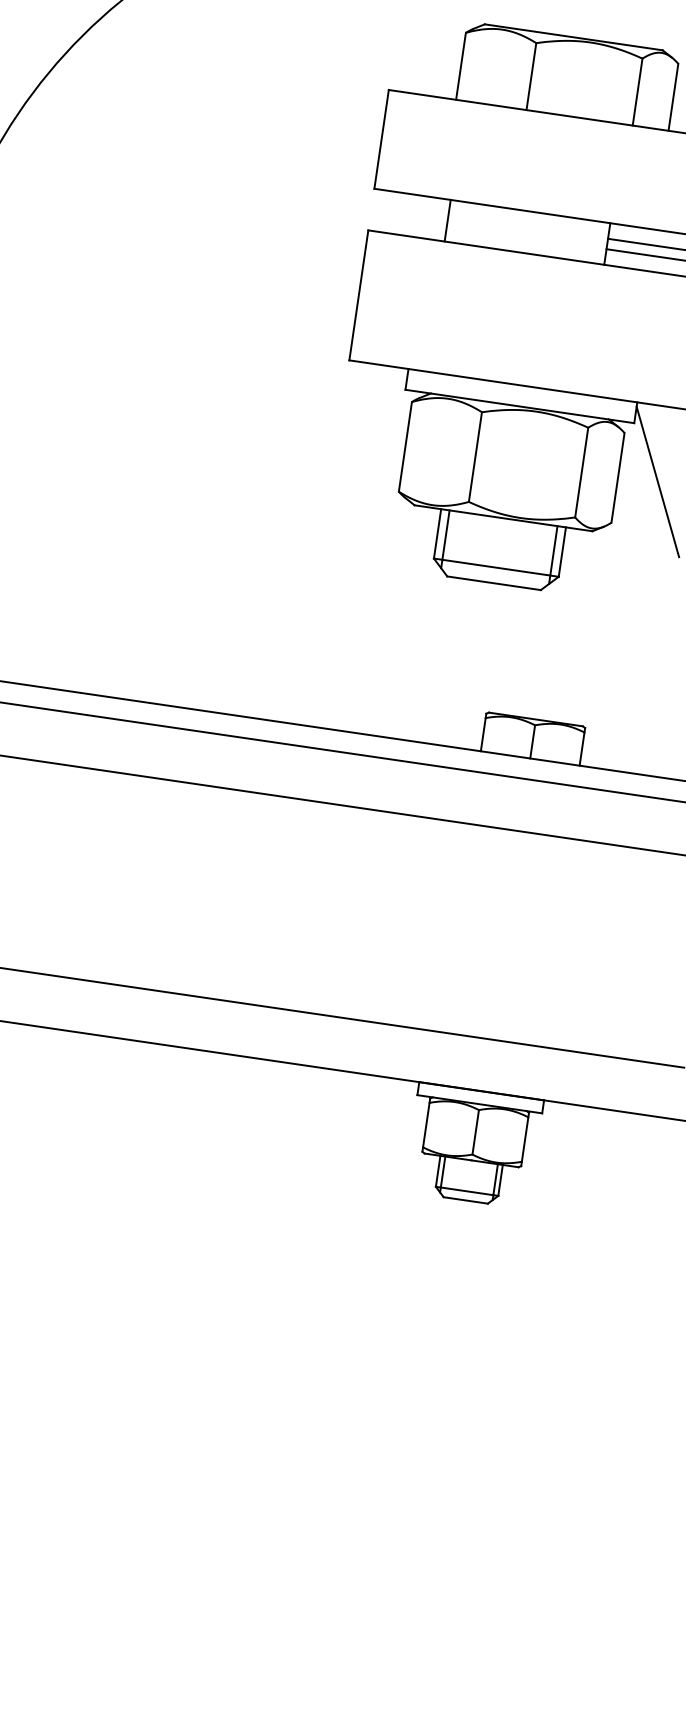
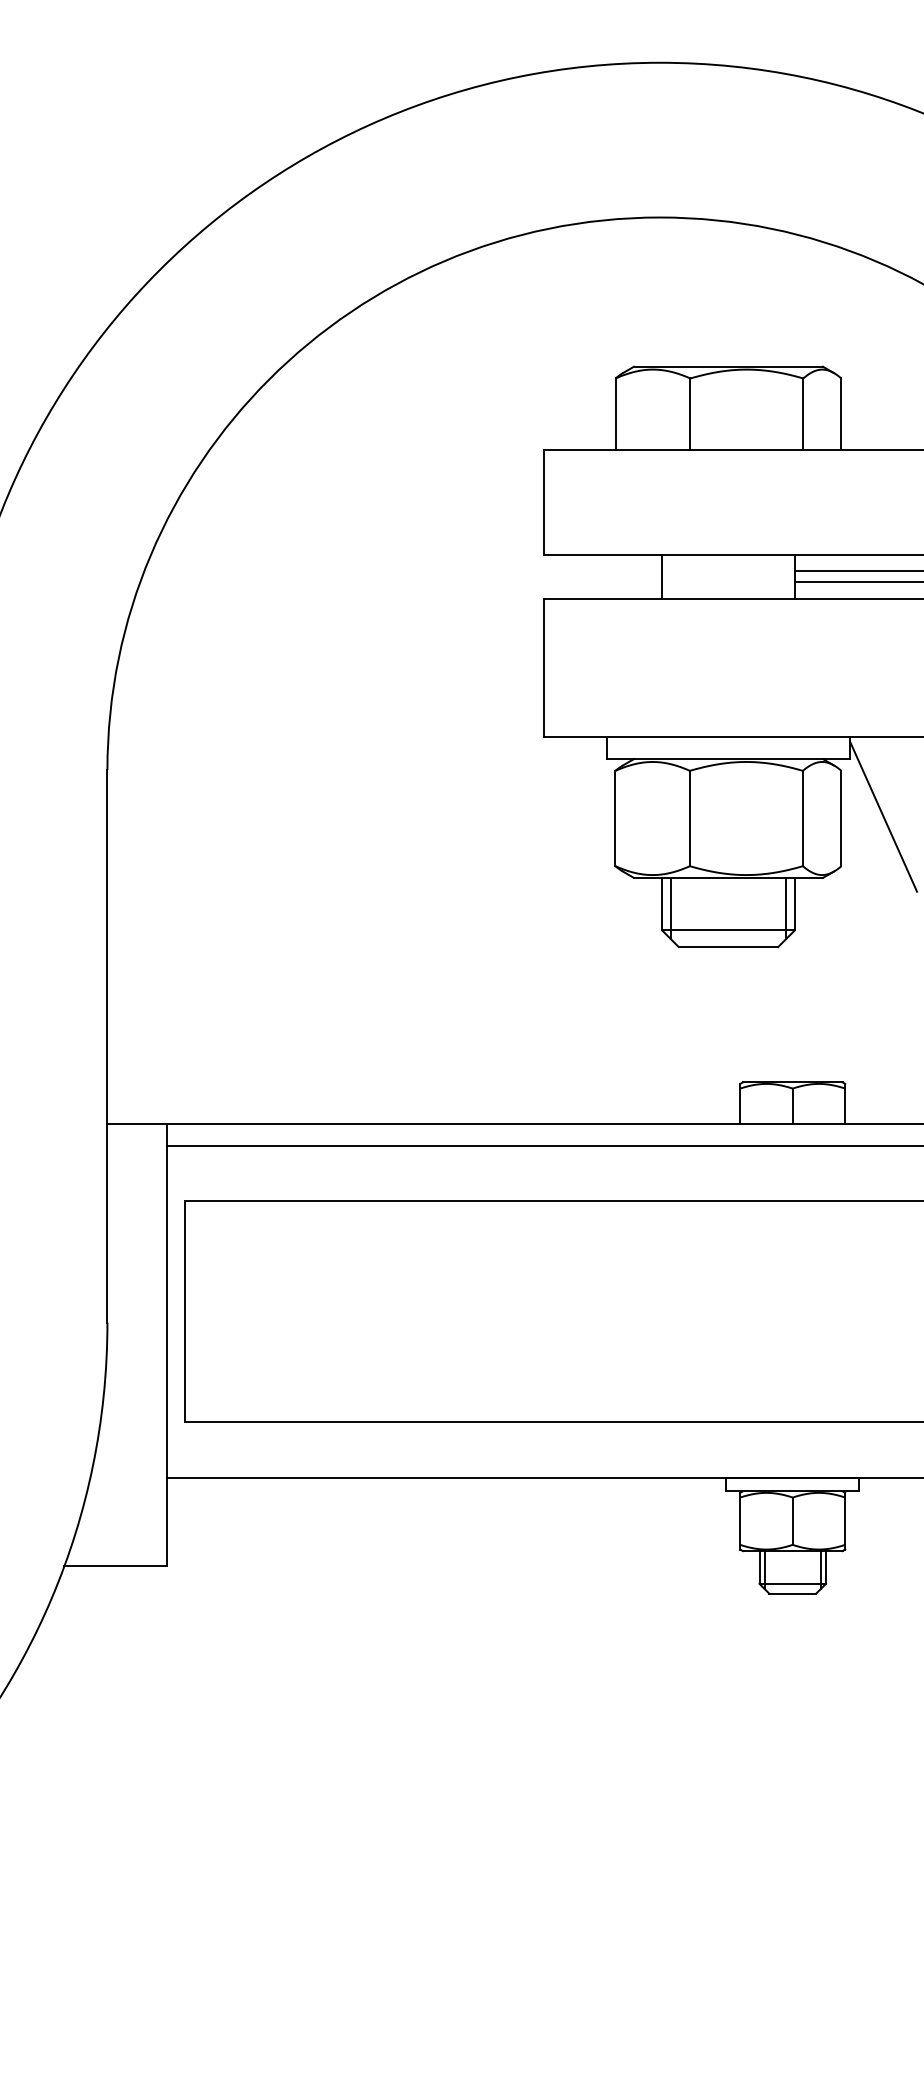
line: (448, 220) -> (662, 576), moved

